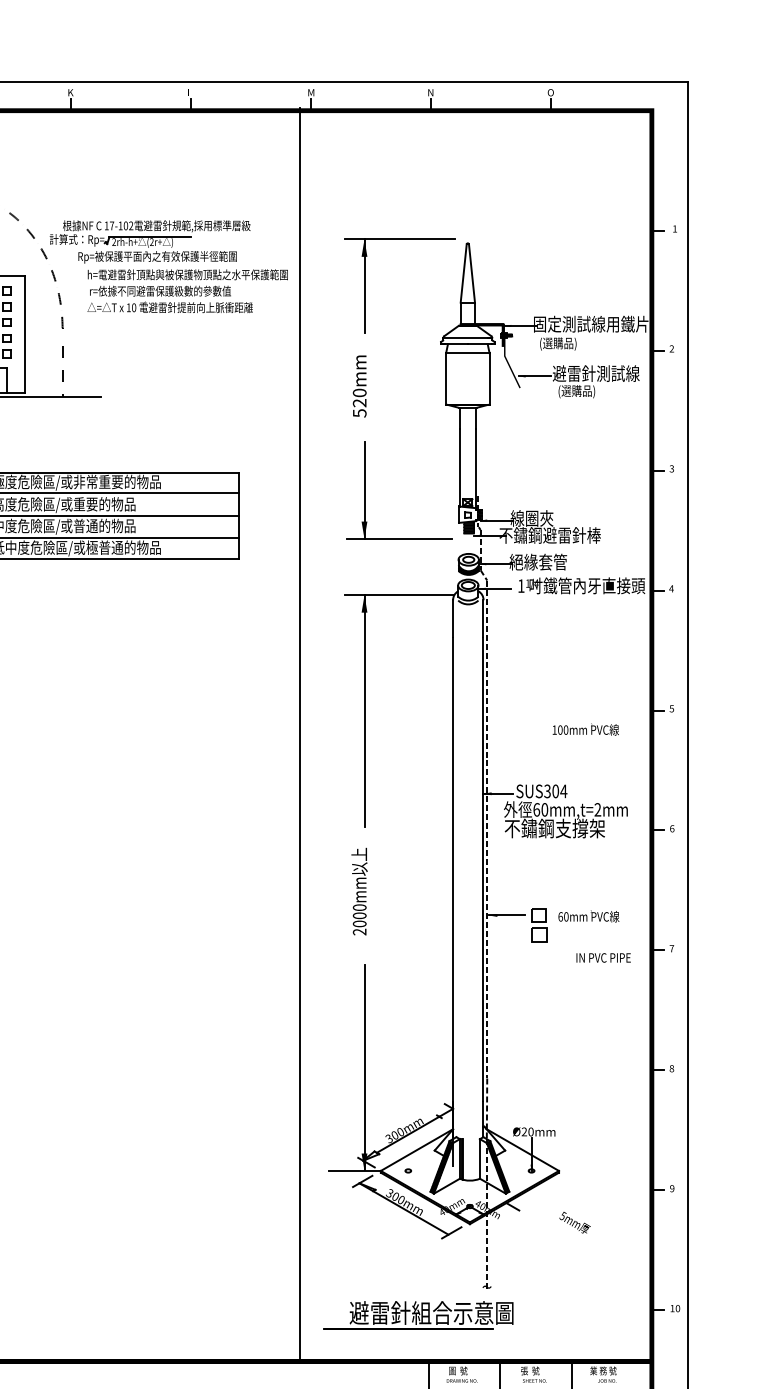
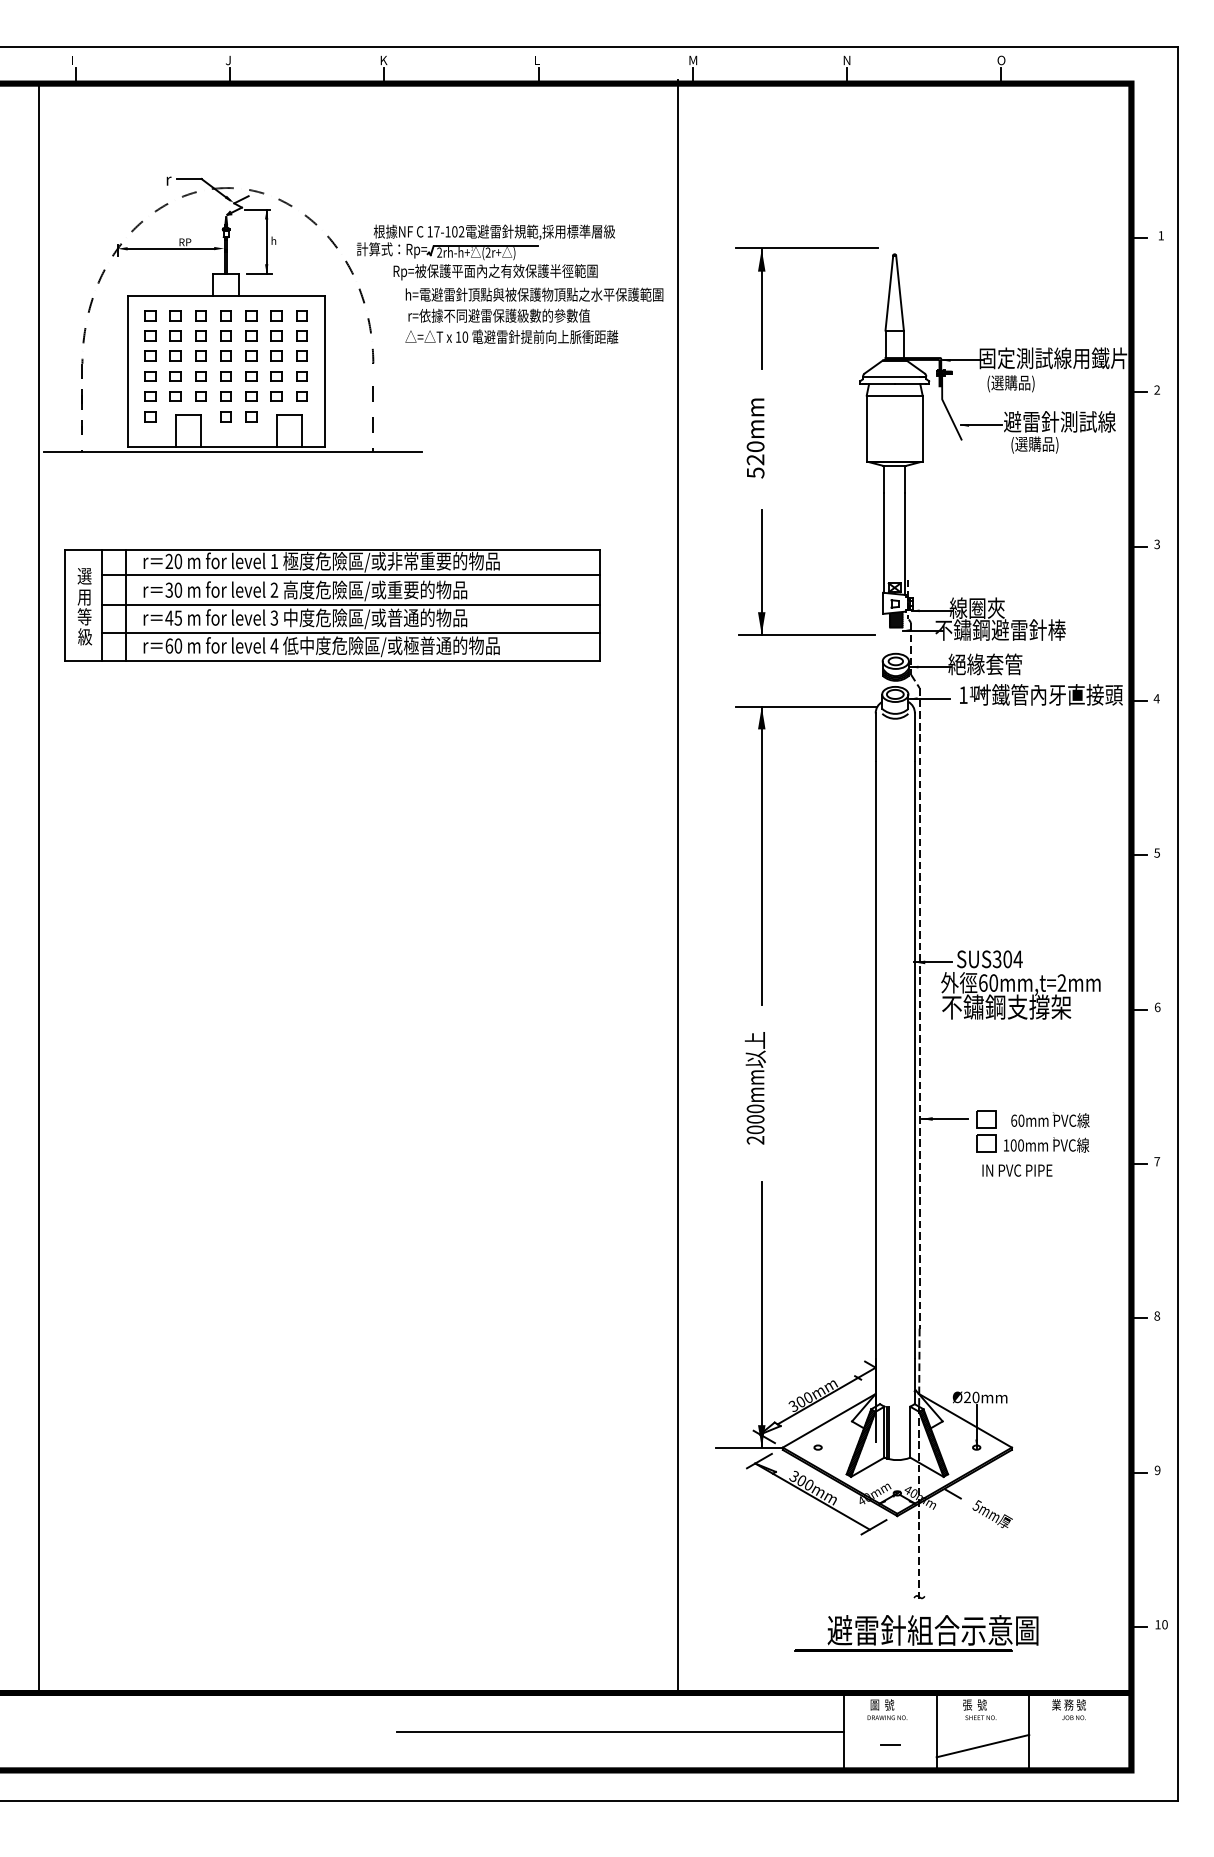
text: (585, 729) -> (1046, 1144), moved
text: (603, 957) -> (1017, 1170), moved
text: (574, 1222) -> (992, 1514), moved
part: (418, 1315) -> (916, 1633), moved

